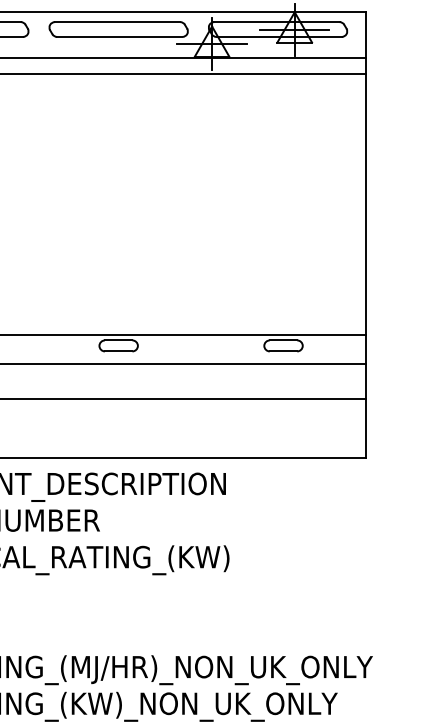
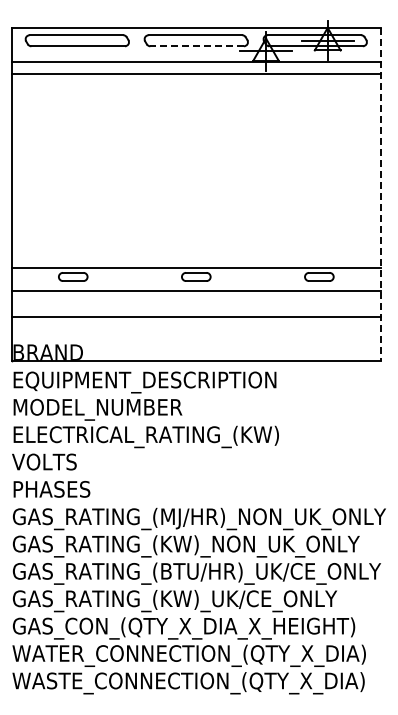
line: (120, 37) -> (197, 46), solid -> dashed
line: (365, 235) -> (380, 194), solid -> dashed

